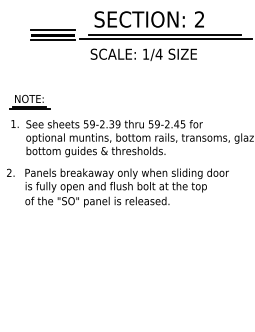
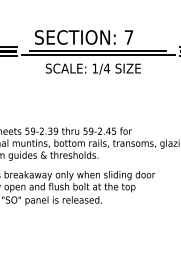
text: (199, 19) -> (128, 37), 2 -> 7
text: (143, 54) -> (93, 68), moved

